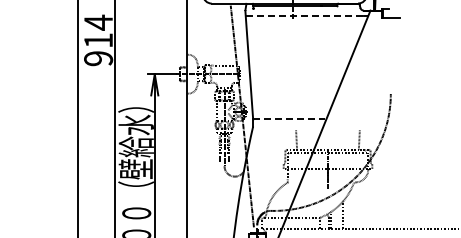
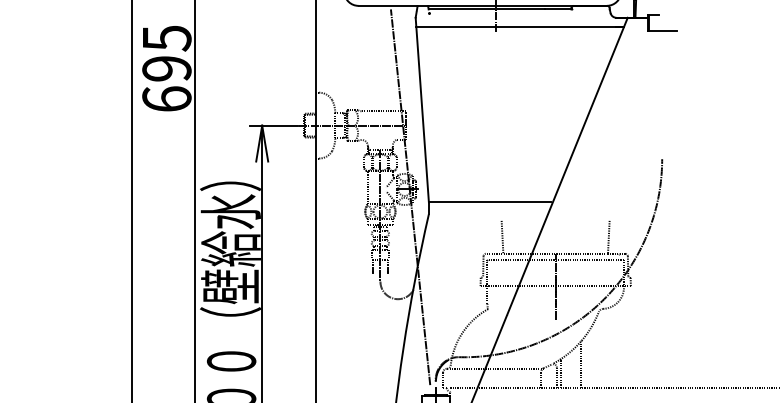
line: (307, 16) -> (520, 27), dashed -> solid
text: (98, 40) -> (166, 68), 914 -> 695
line: (289, 119) -> (490, 202), dashed -> solid

